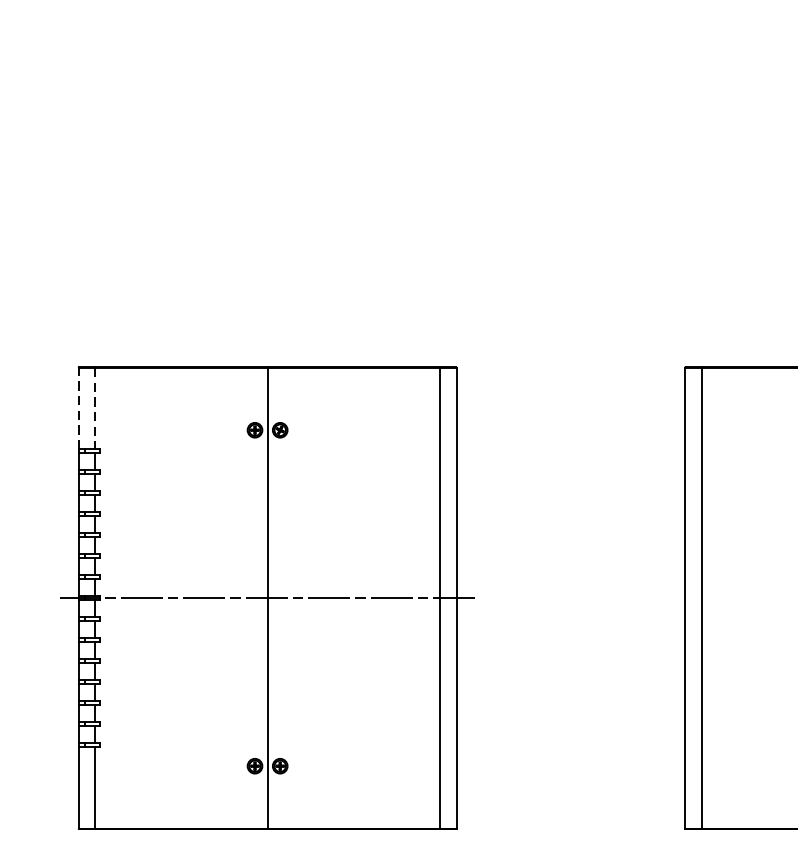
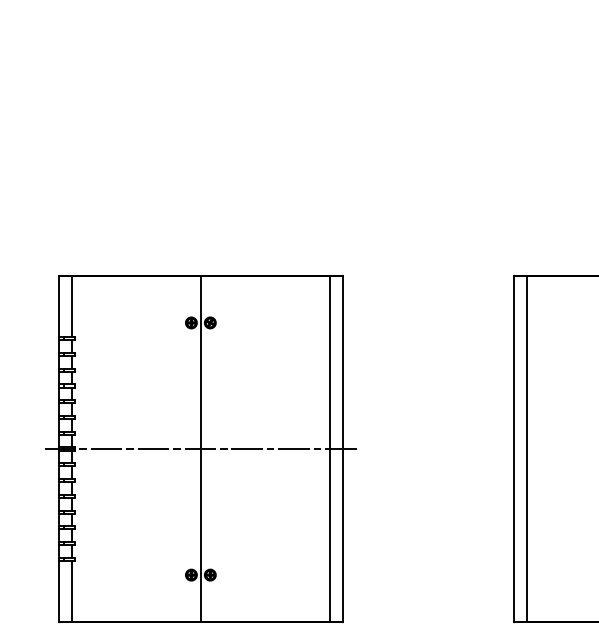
line: (79, 408) -> (59, 306), dashed -> solid
line: (95, 409) -> (71, 307), dashed -> solid

